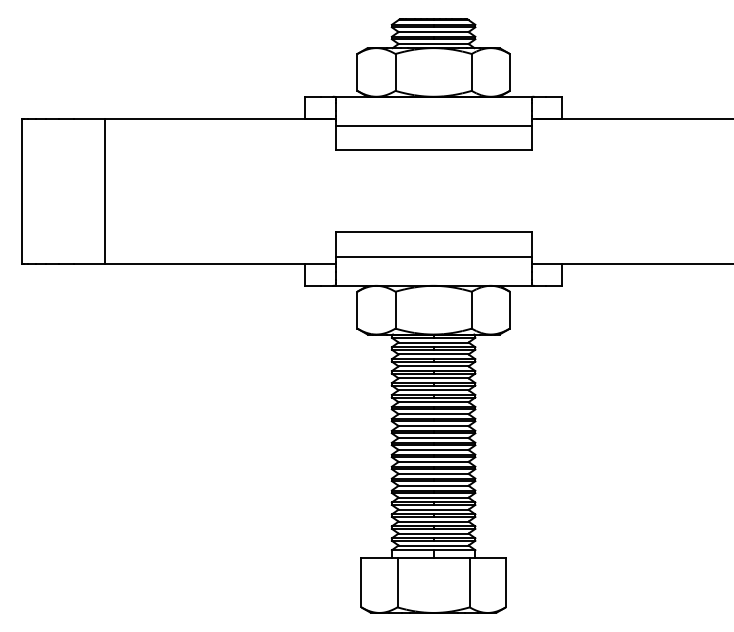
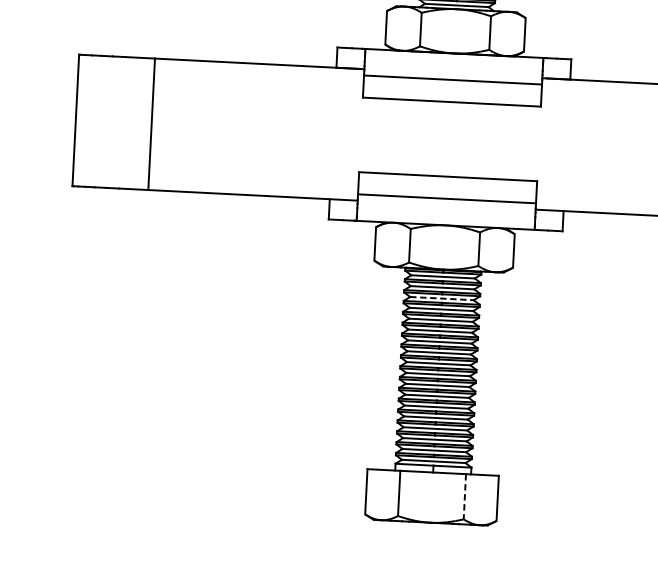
line: (434, 366) -> (442, 298), solid -> dashed
line: (469, 582) -> (464, 496), solid -> dashed

